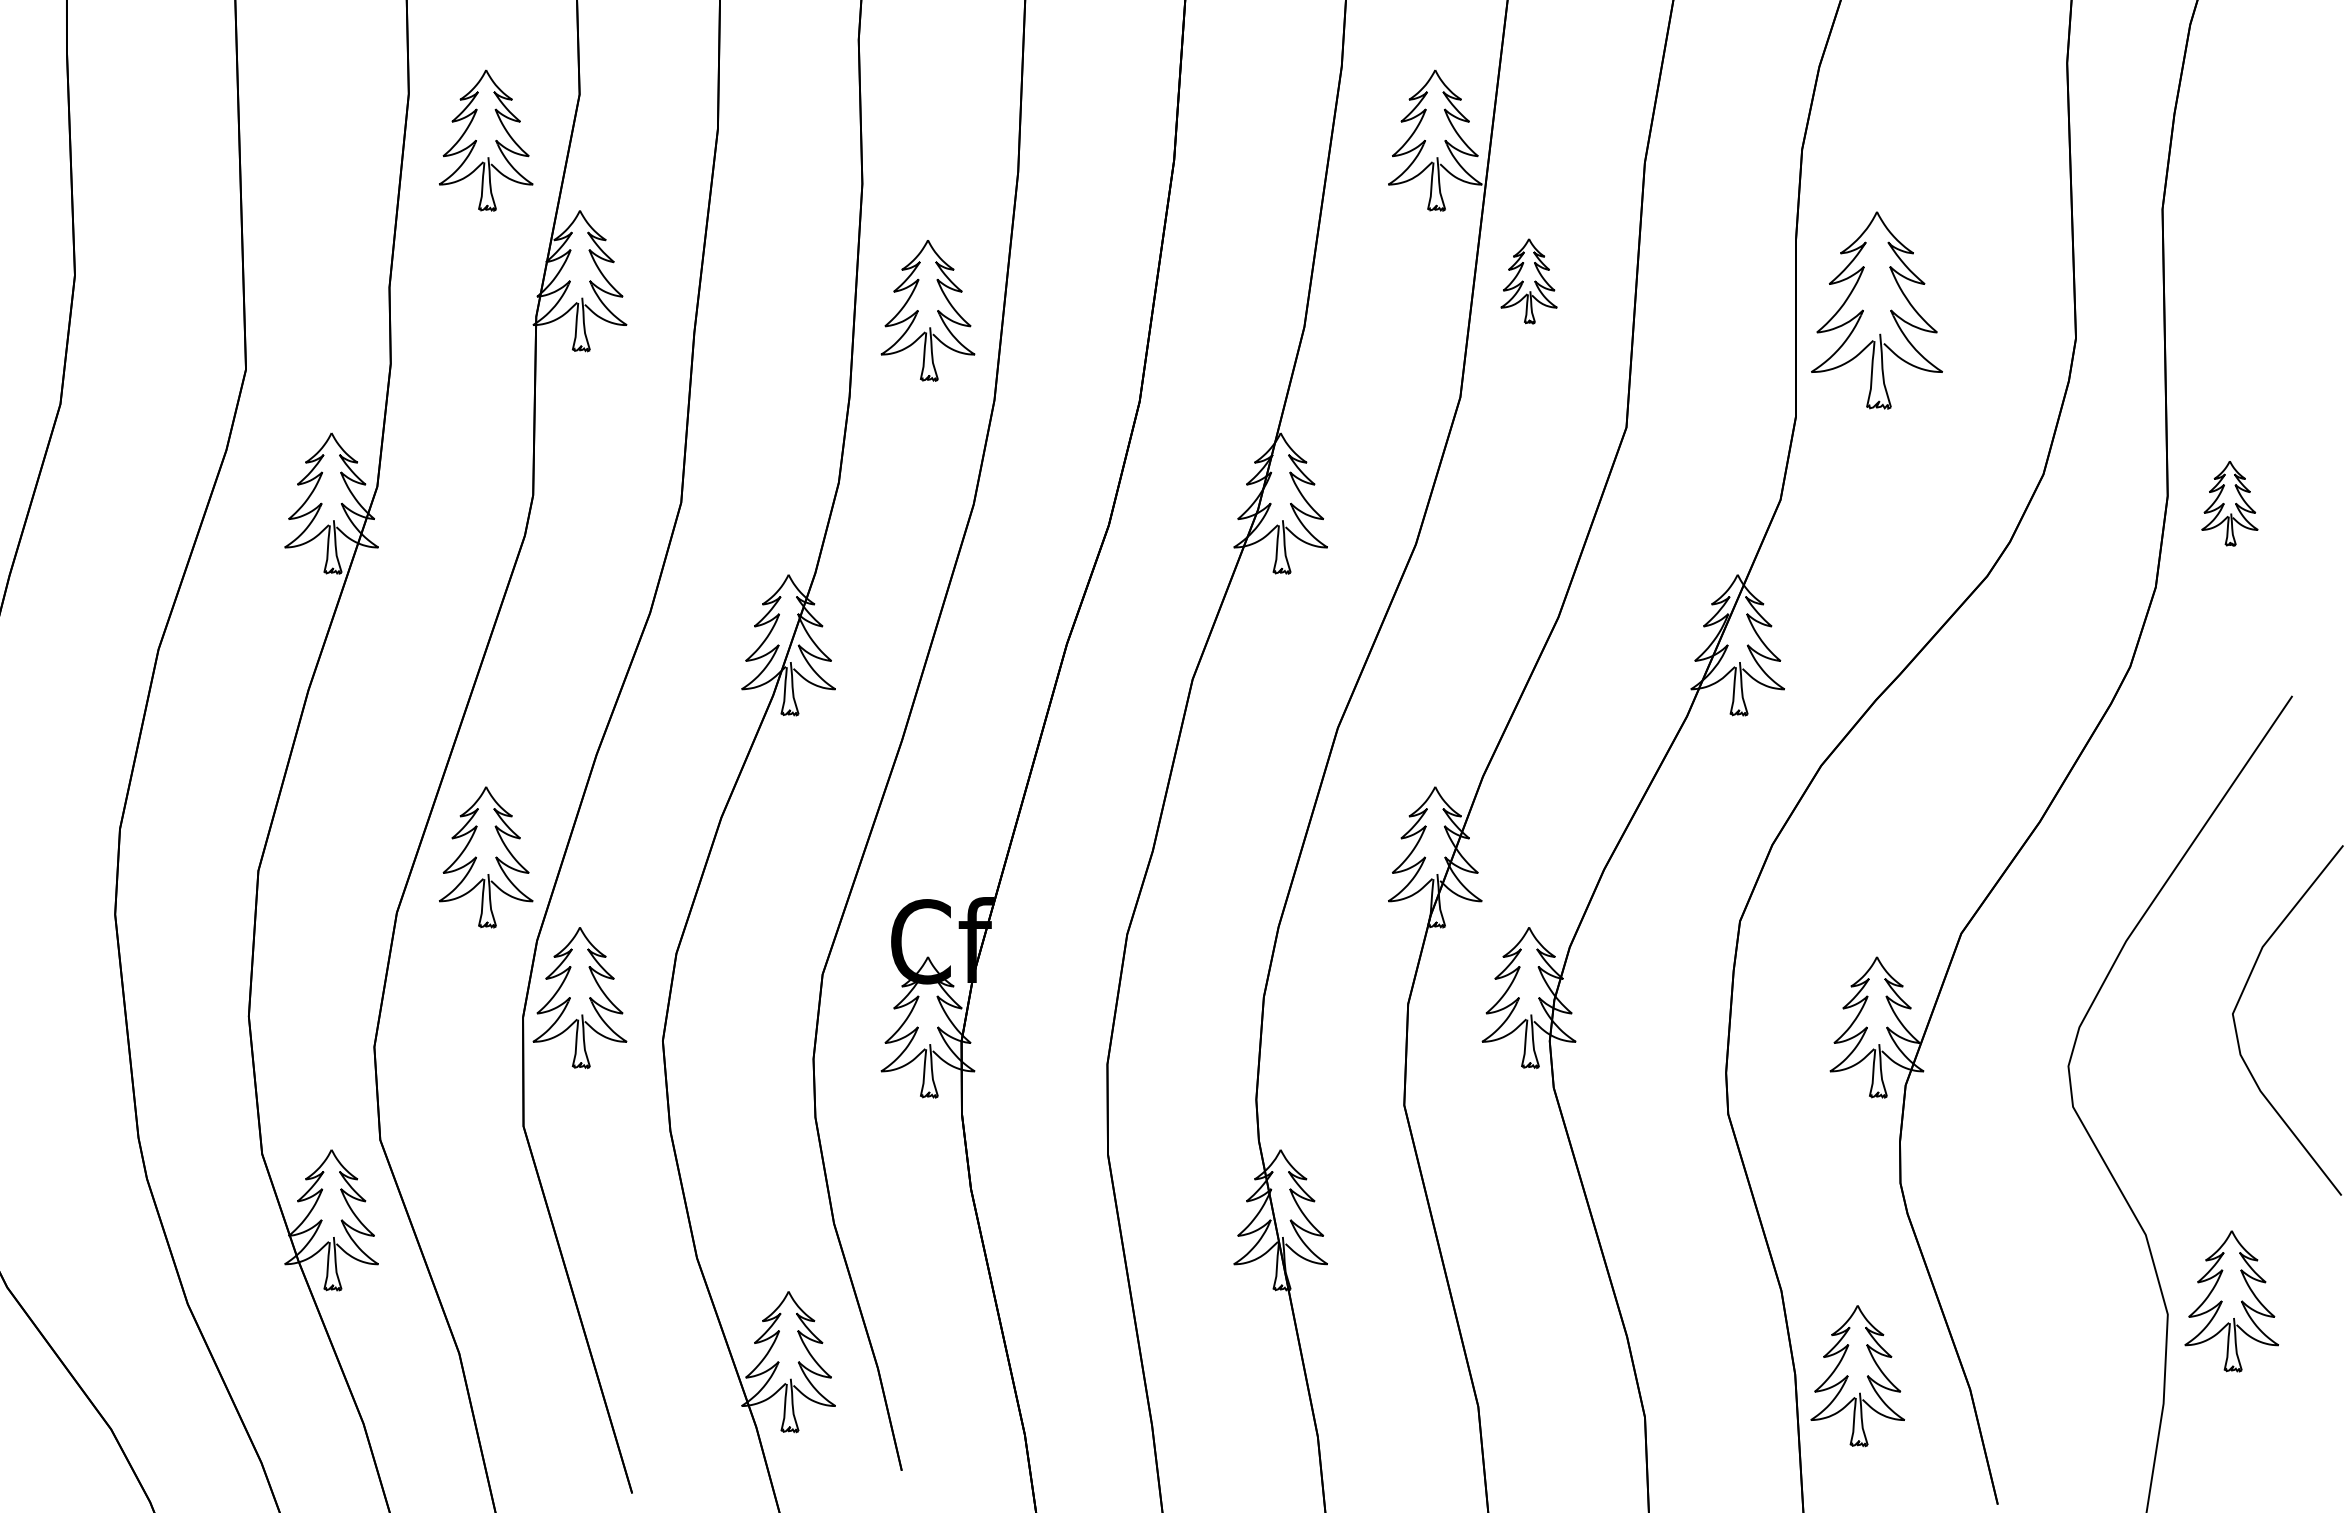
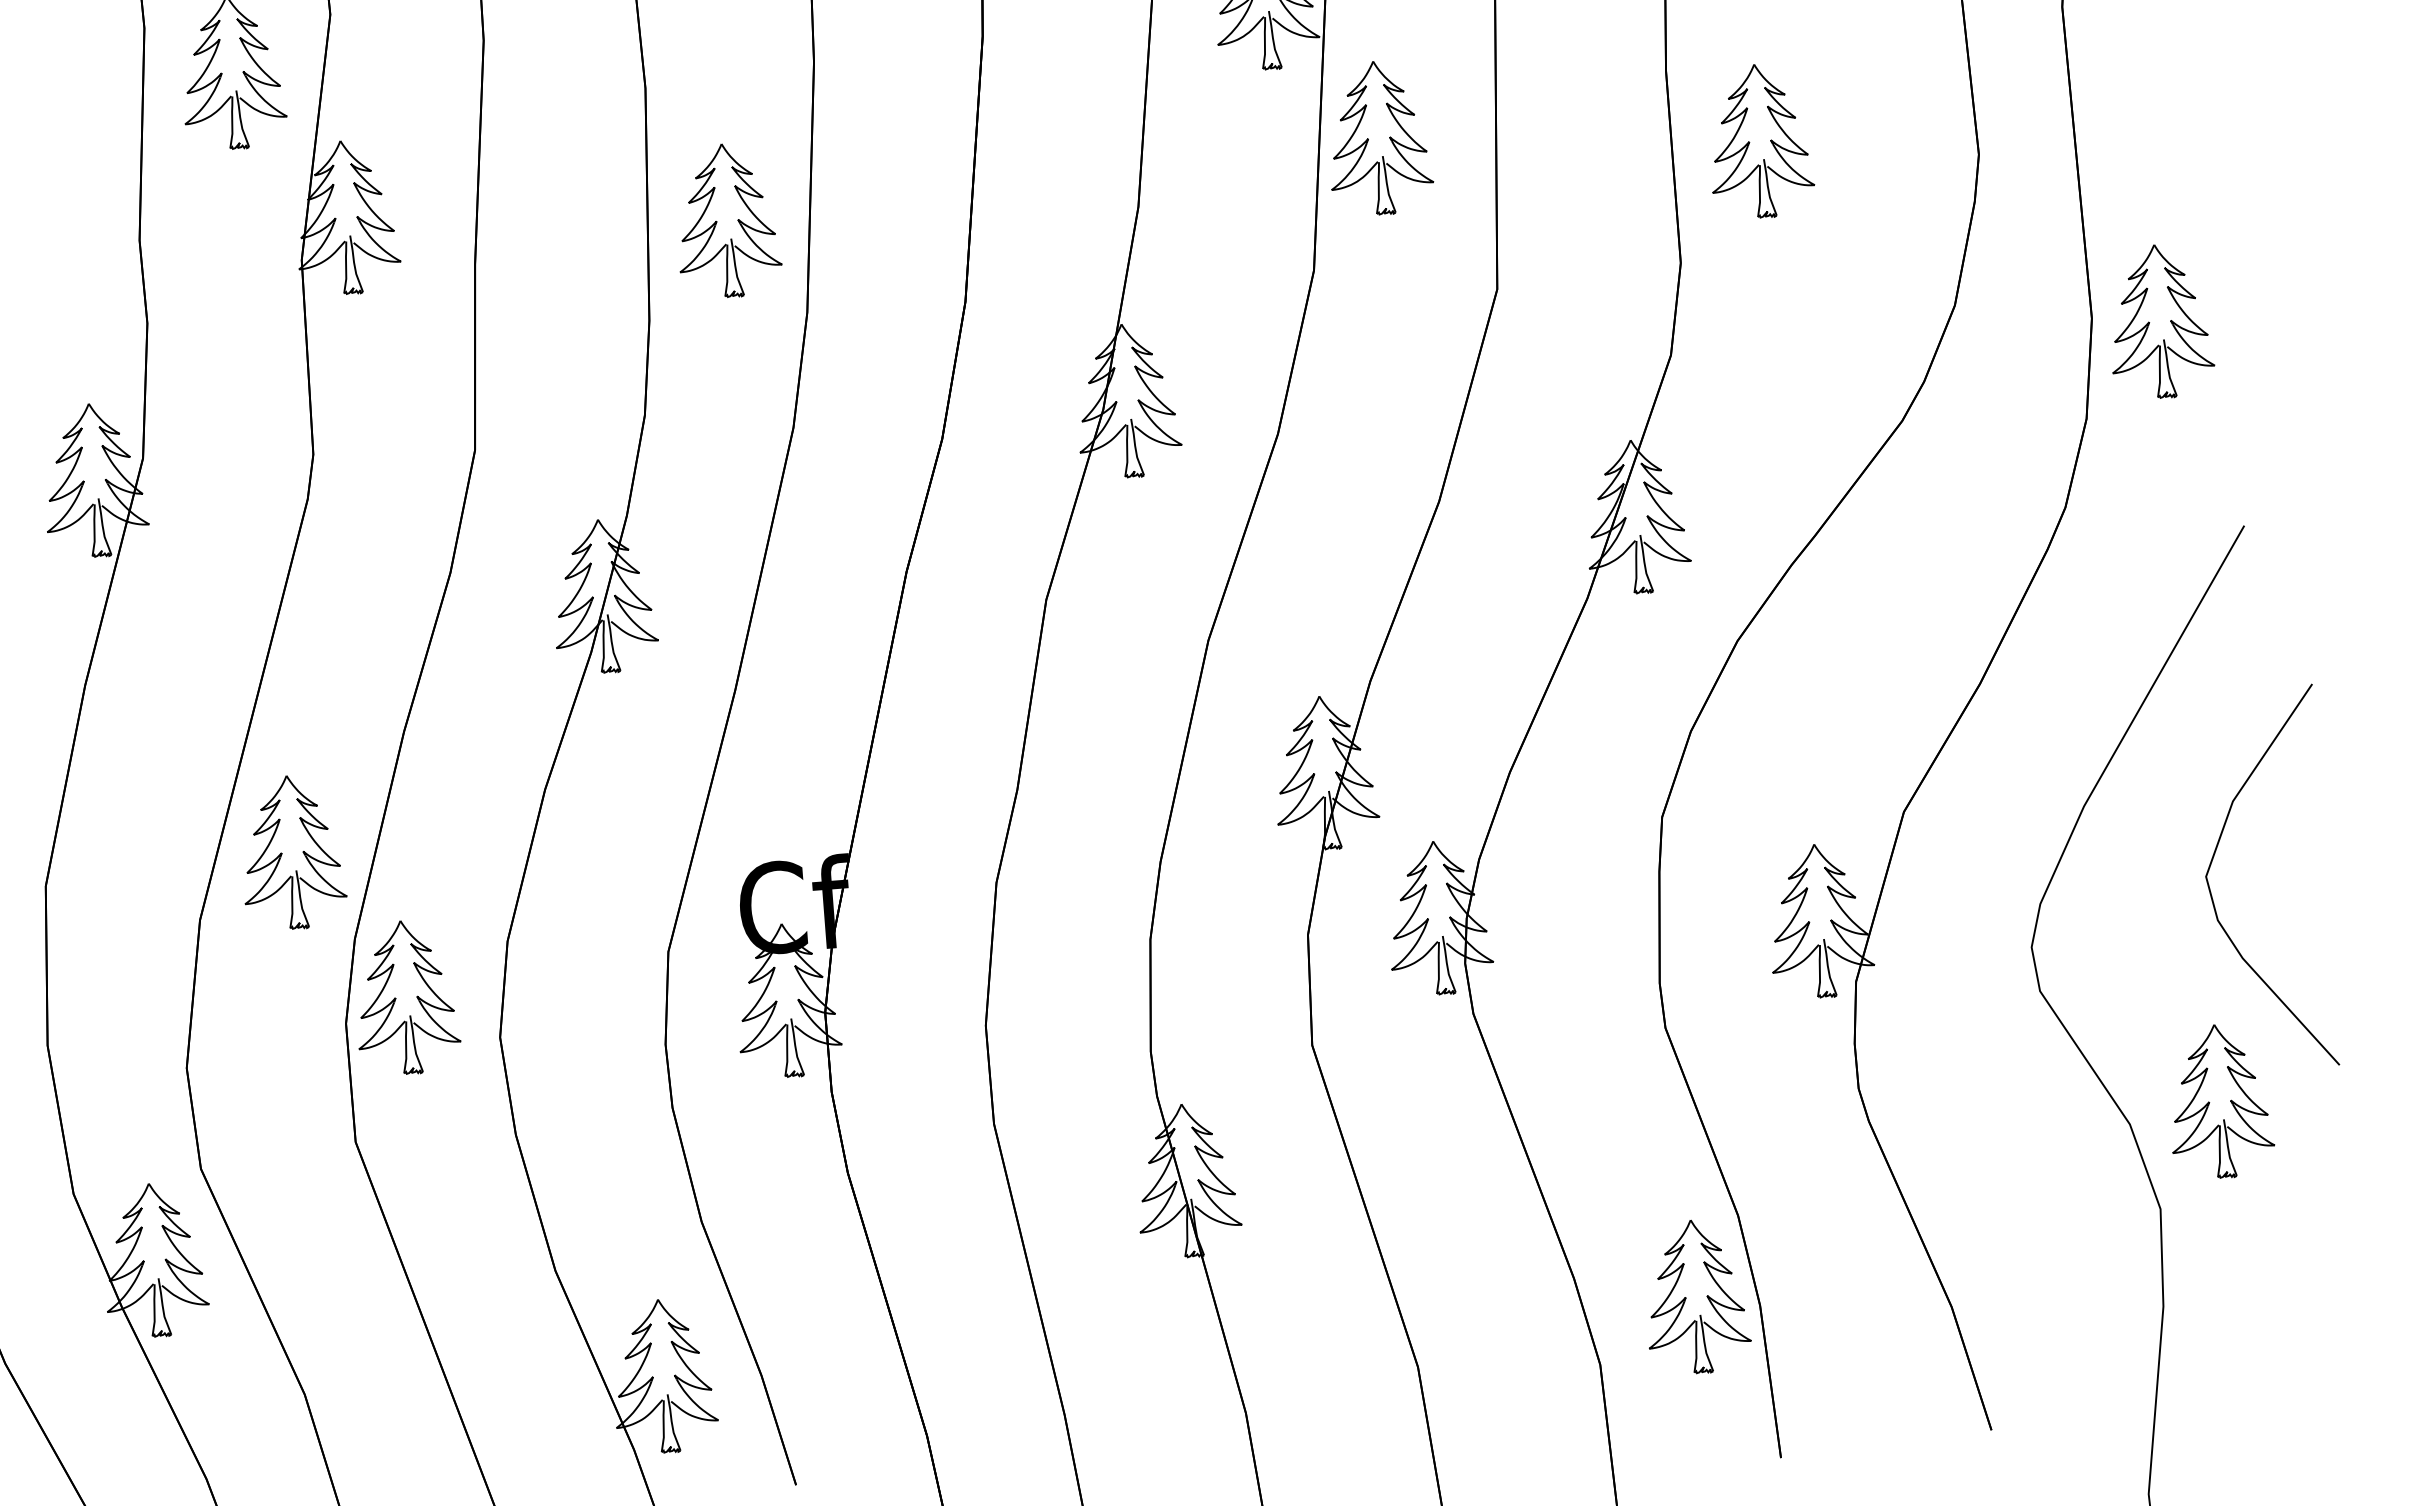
part: (1528, 281) -> (1378, 138), size x1.67
part: (1876, 310) -> (1759, 141), size x0.71
part: (2229, 503) -> (2159, 321), size x1.67
part: (2231, 1301) -> (2219, 1101), moved
part: (1857, 1376) -> (1696, 1297), moved

